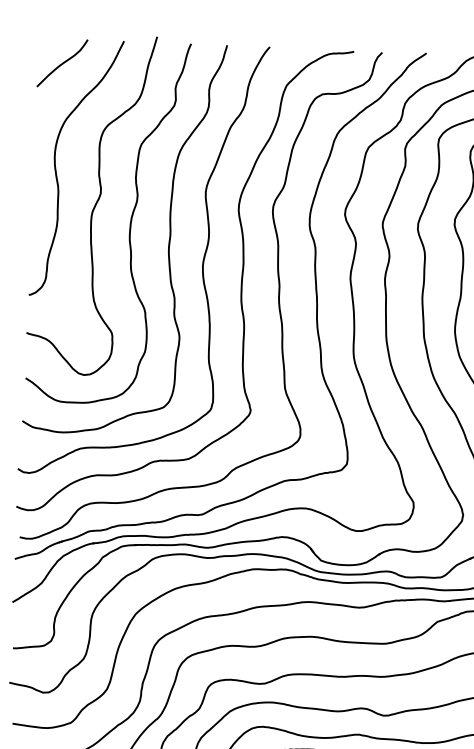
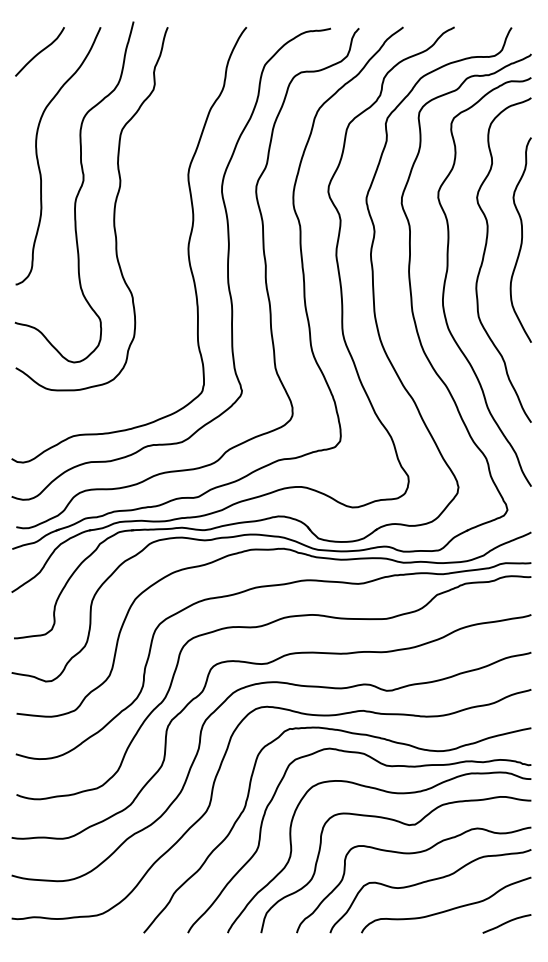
curve: (167, 247) -> (152, 231), removed

